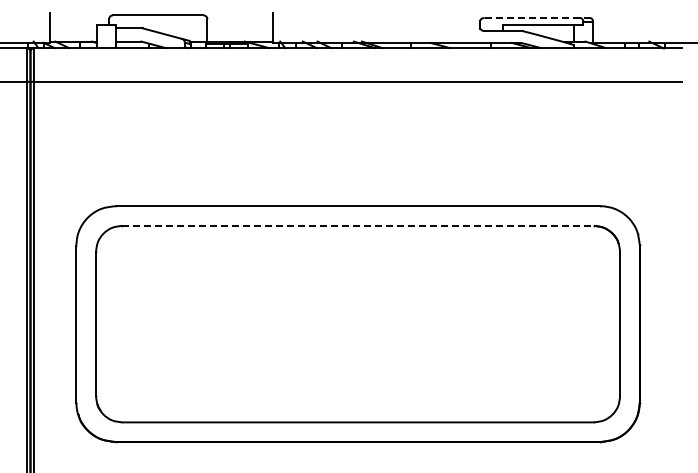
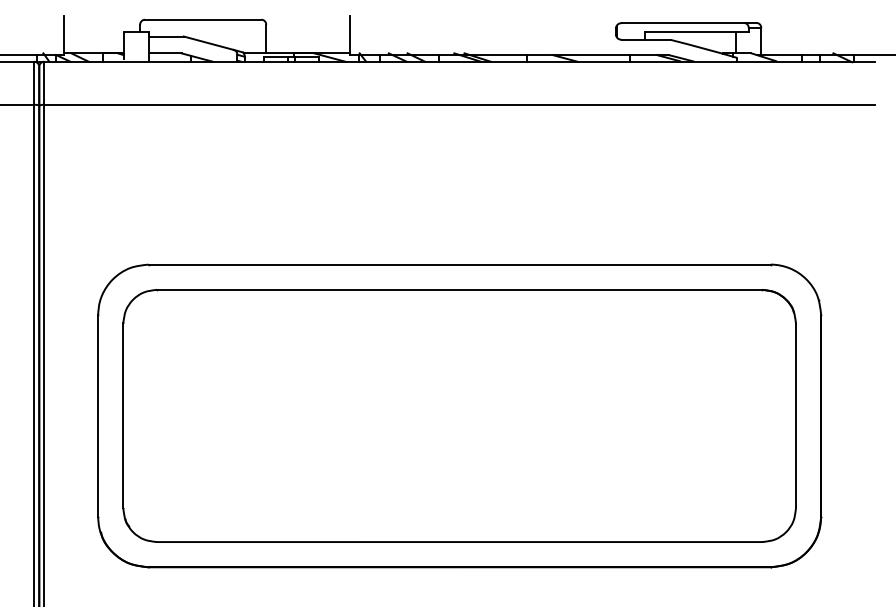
line: (537, 17) -> (689, 22), dashed -> solid
line: (358, 225) -> (460, 289), dashed -> solid

